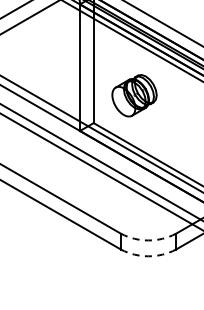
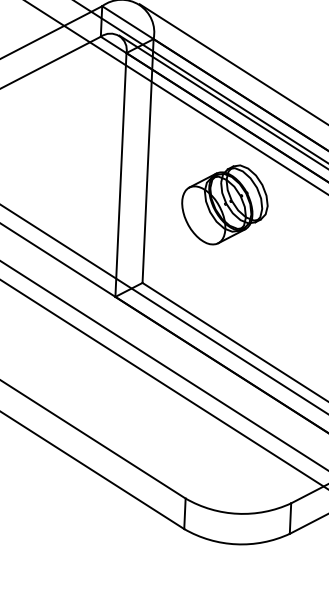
part: (134, 95) -> (224, 204), moved
arc: (148, 240) -> (237, 513), dashed -> solid
arc: (148, 256) -> (236, 544), dashed -> solid

